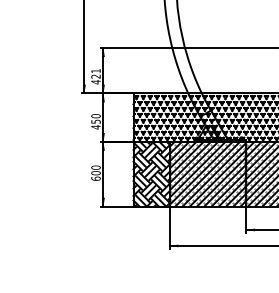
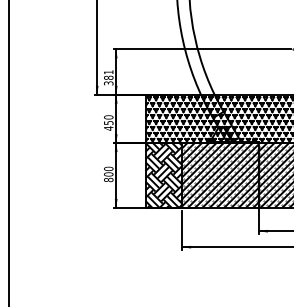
text: (95, 79) -> (108, 80), 421 -> 381
text: (95, 178) -> (108, 179), 600 -> 800

